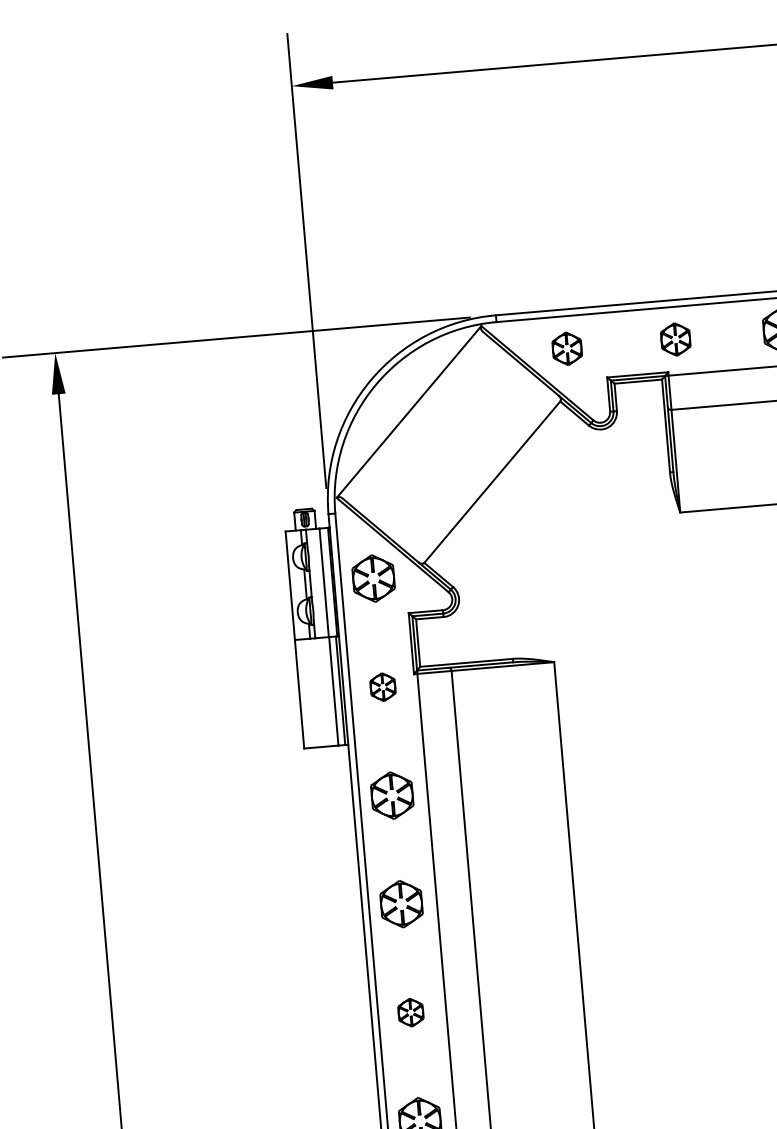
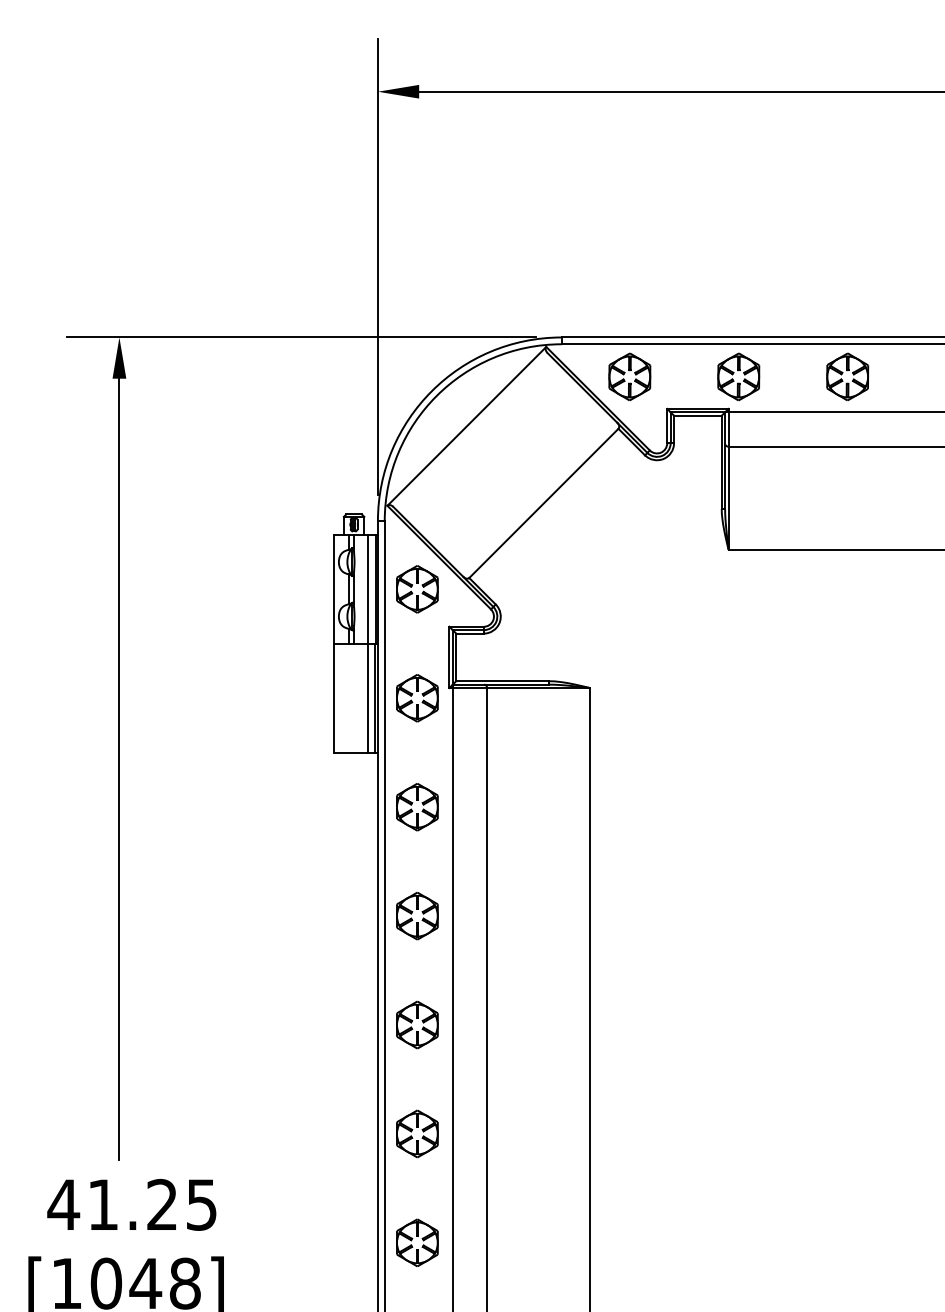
part: (675, 339) -> (738, 376), size x1.43
part: (566, 348) -> (629, 376), size x1.43
part: (383, 687) -> (417, 698), size x1.67
part: (410, 1012) -> (417, 1024), size x1.67

